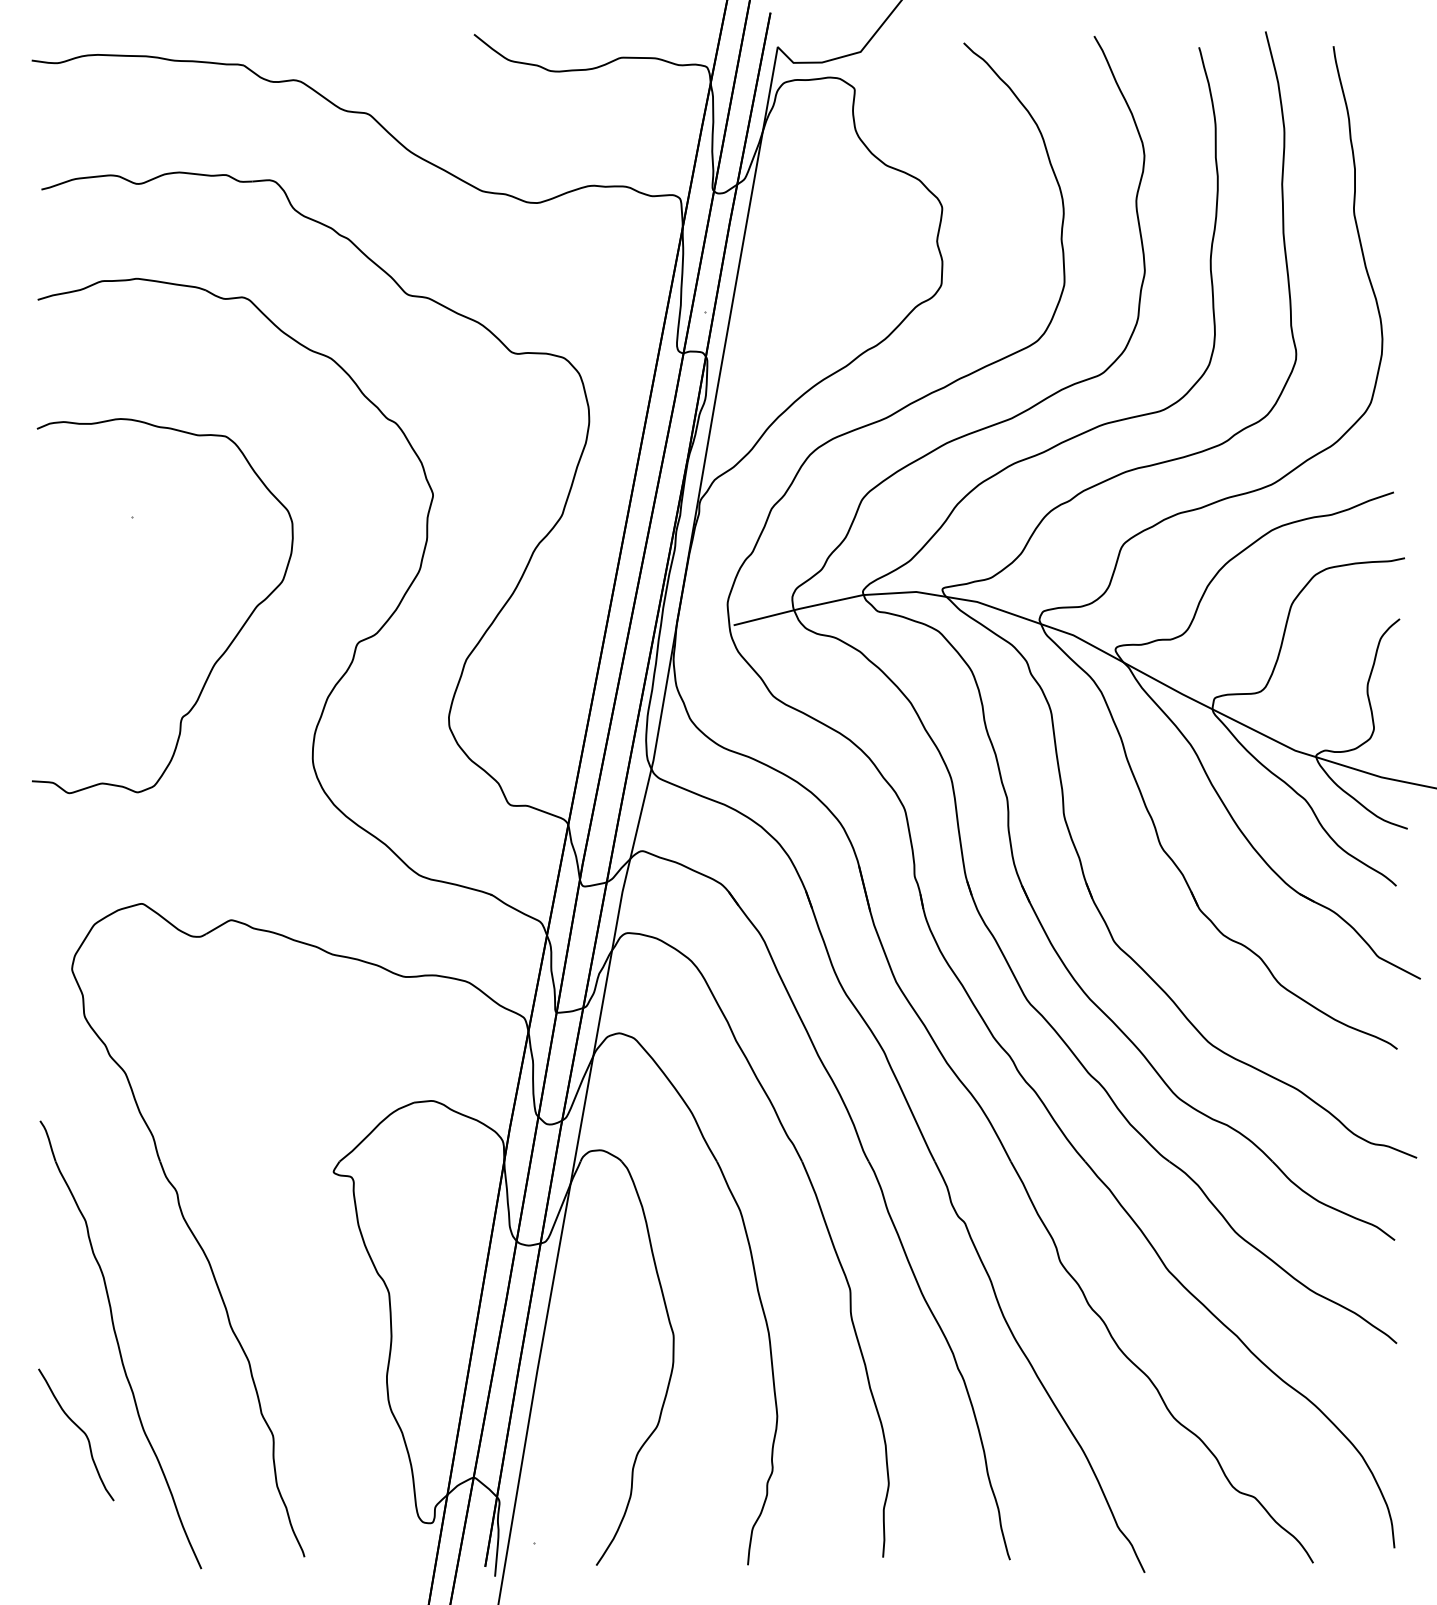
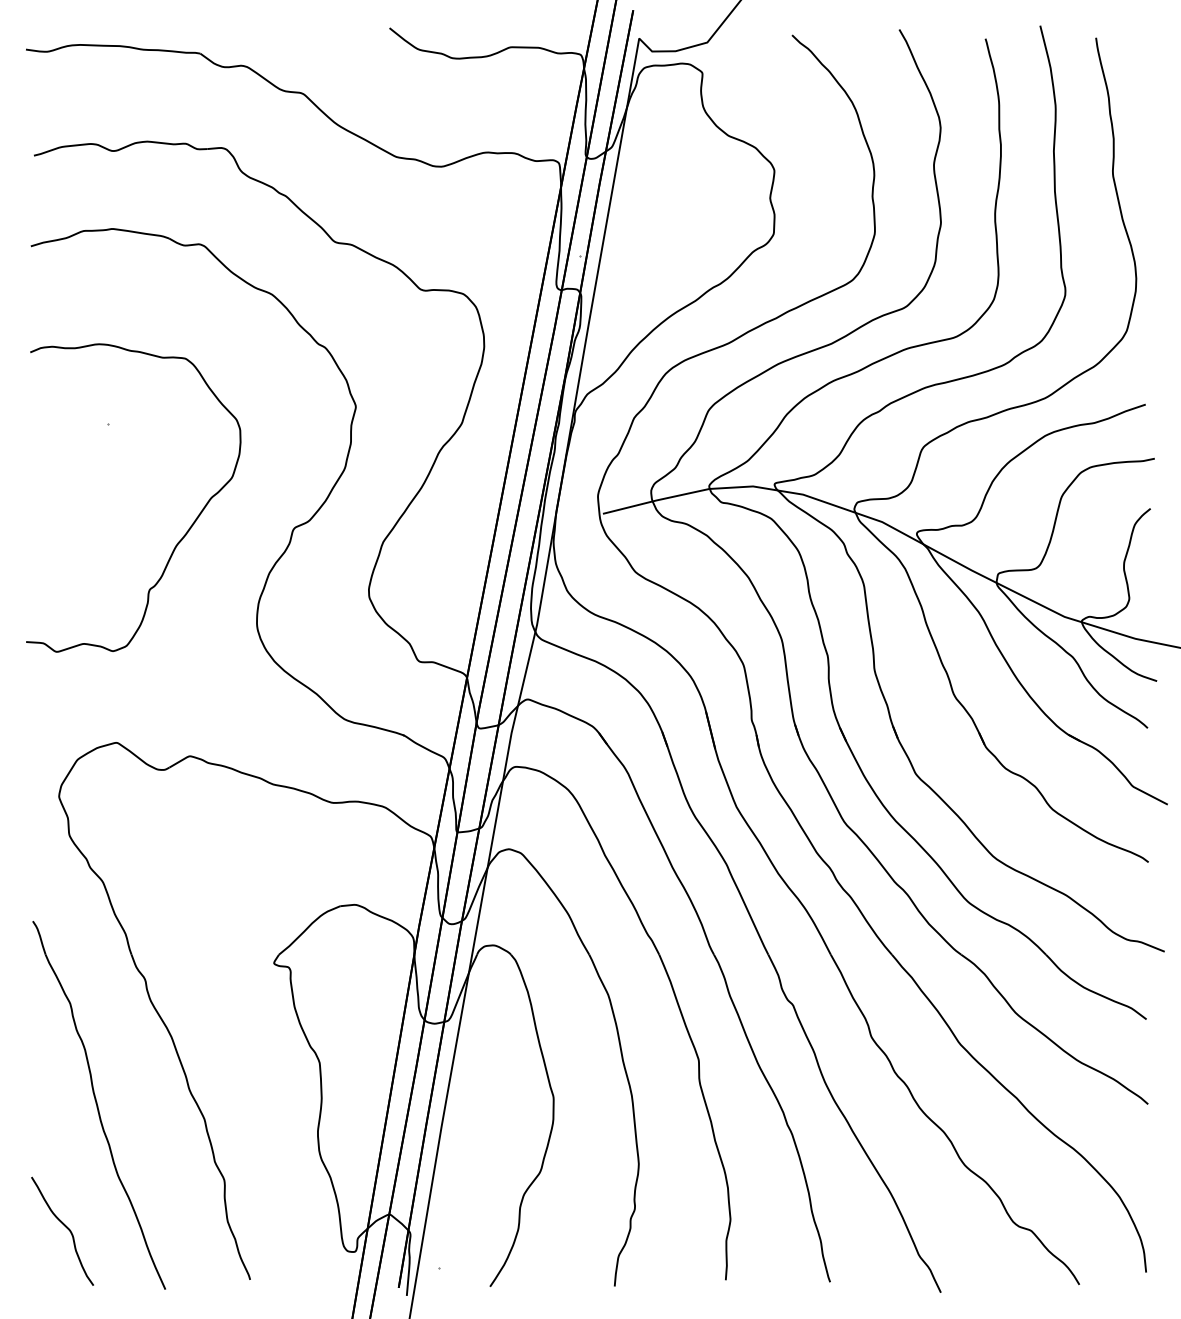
curve: (79, 1430) -> (65, 1227), moved

